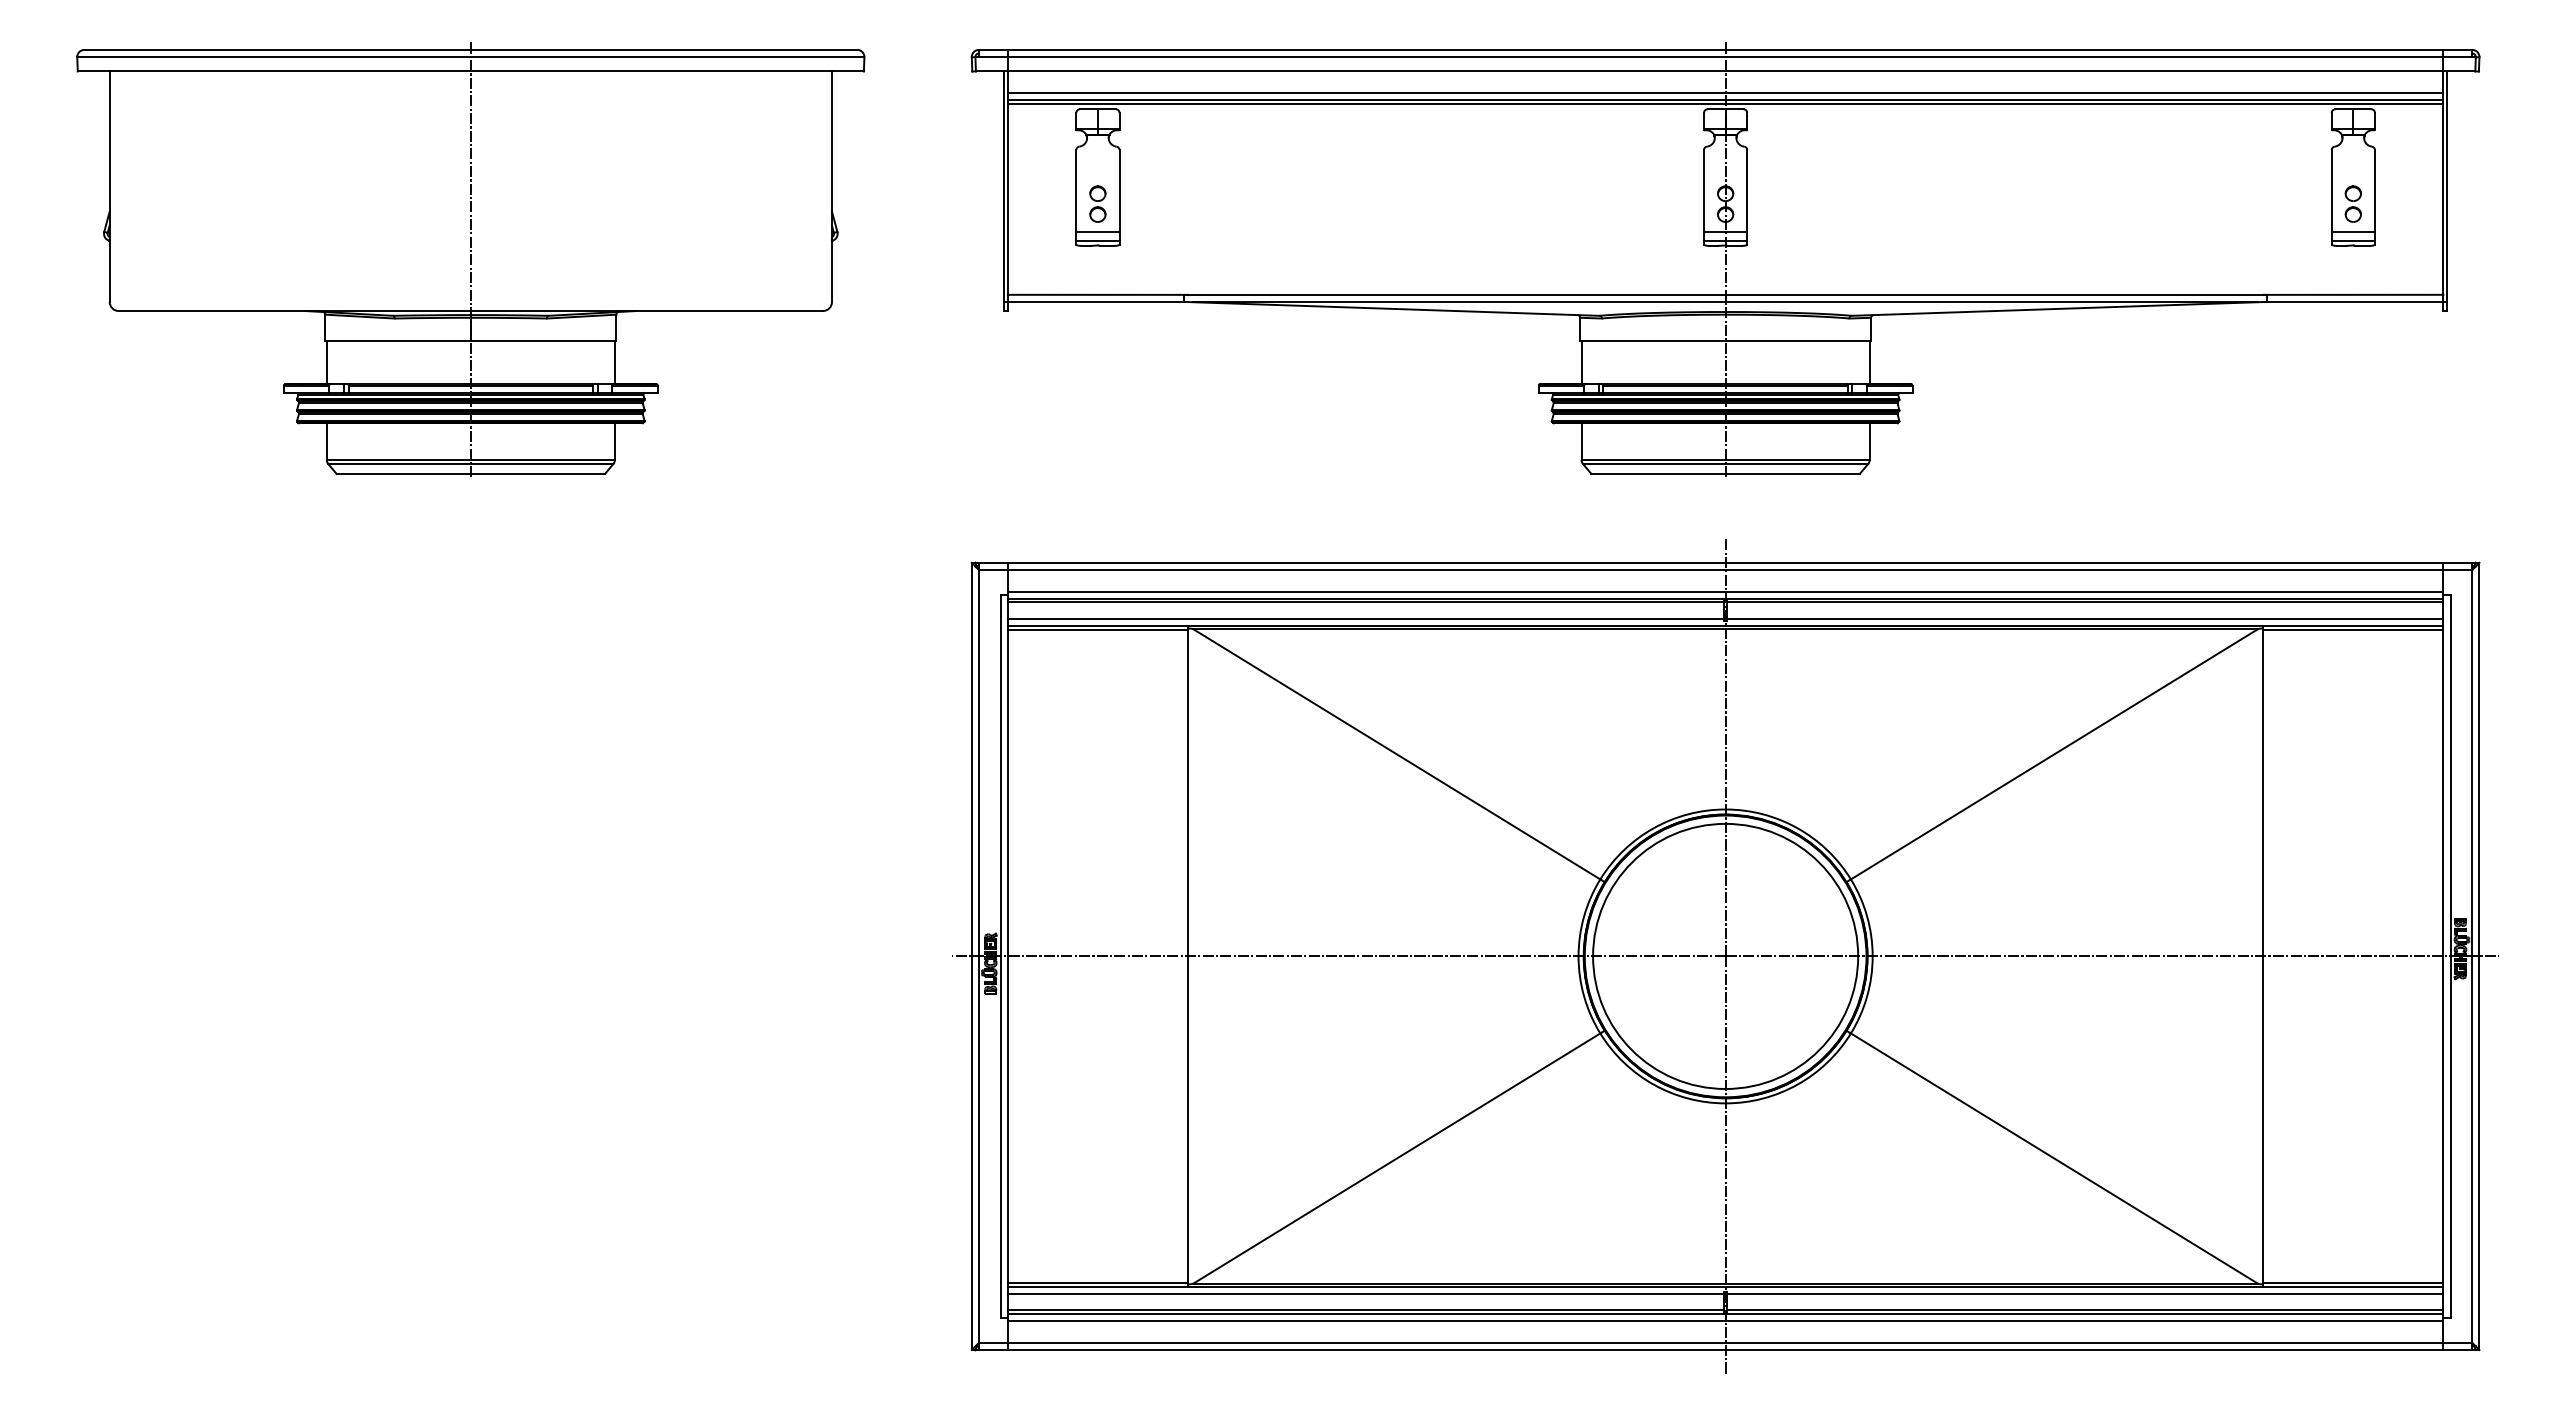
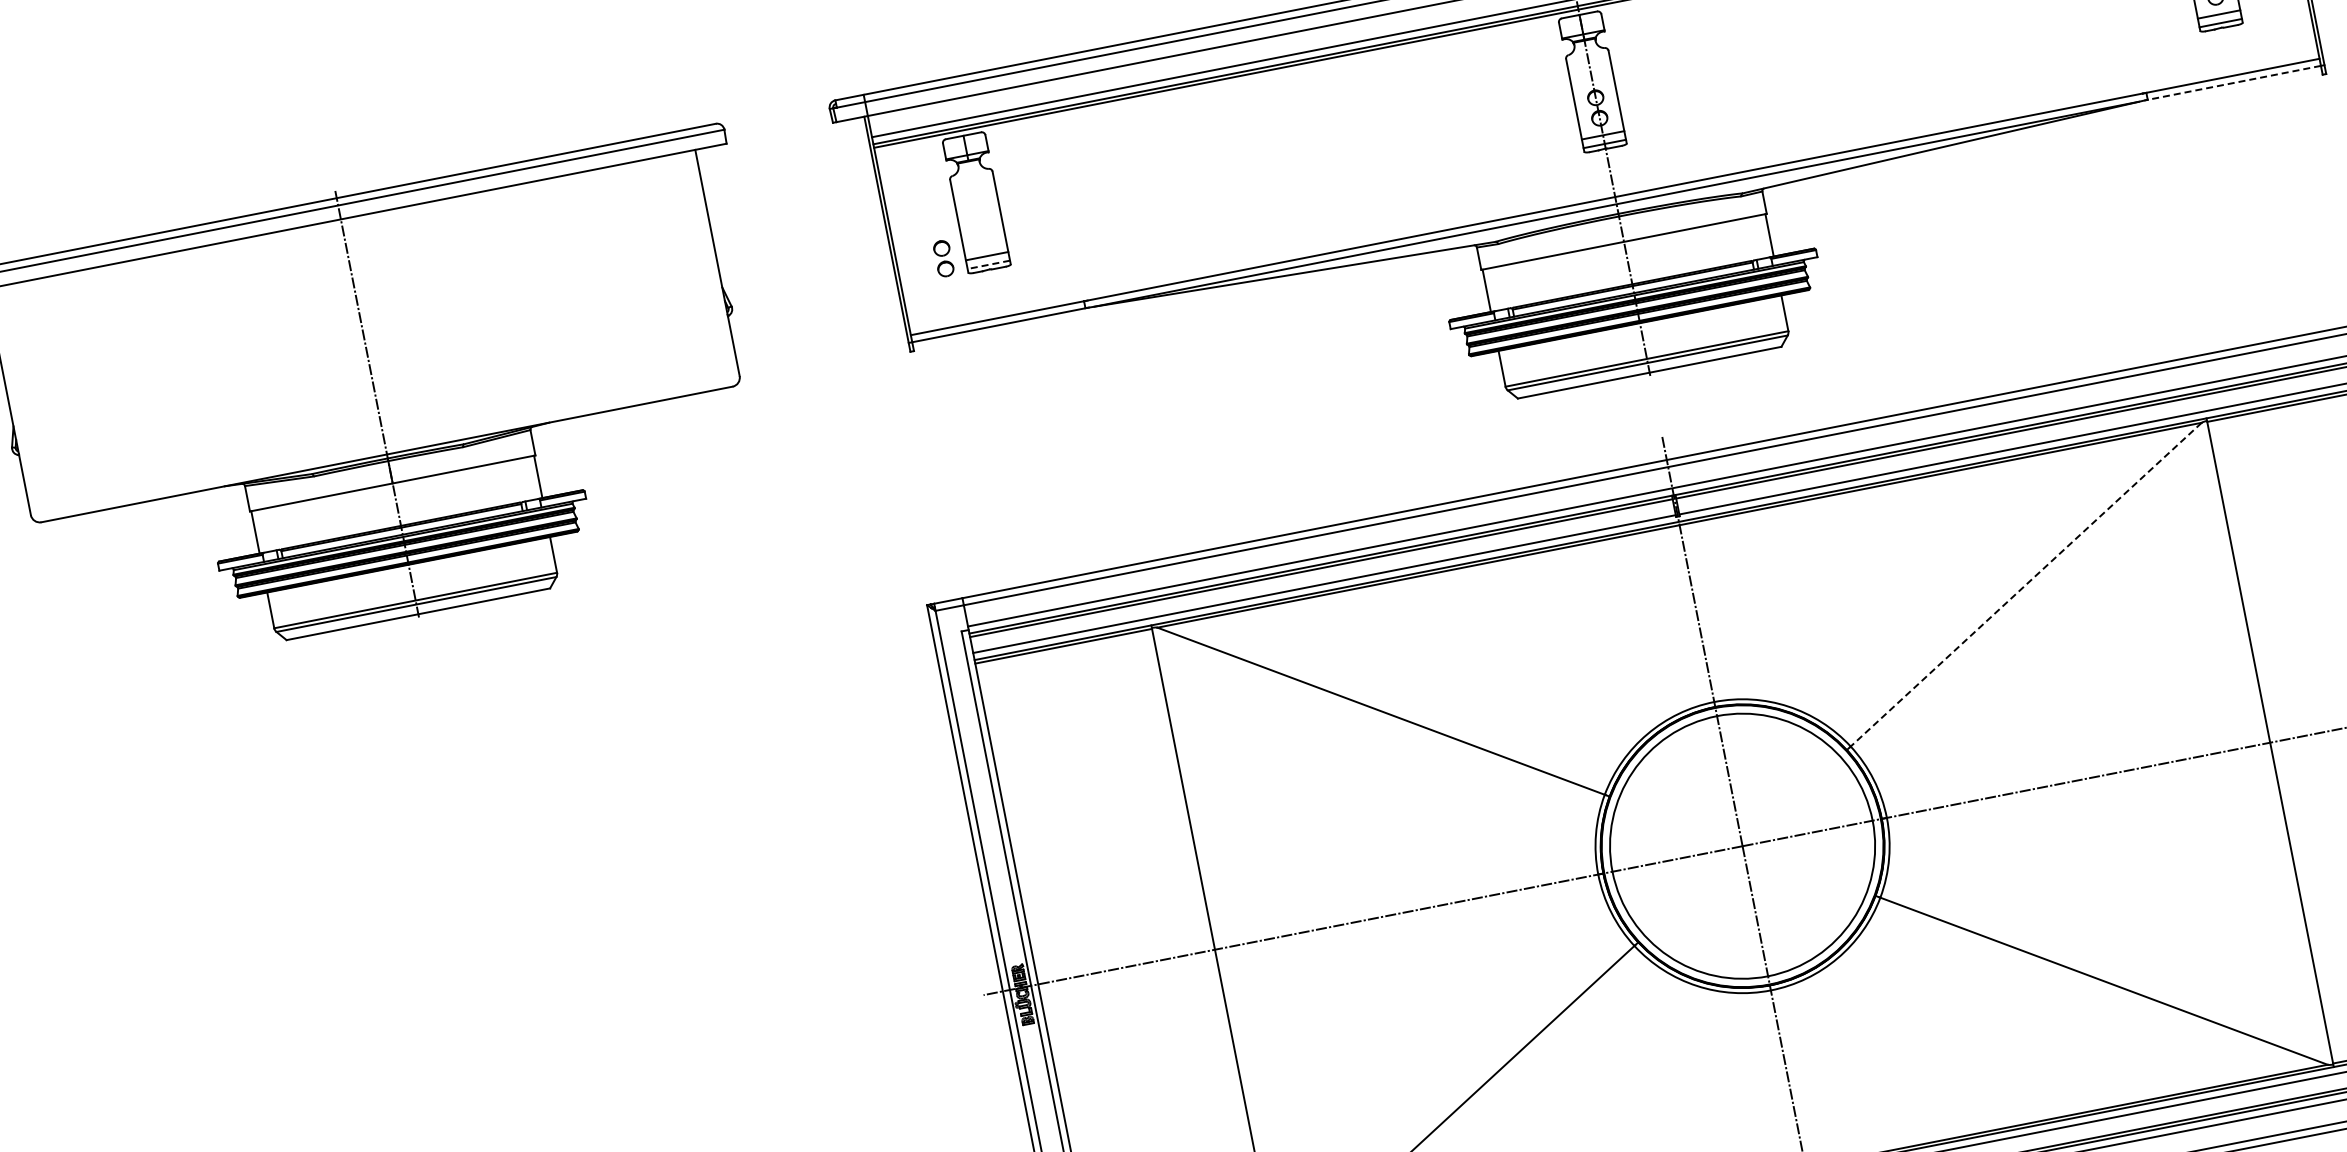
part: (1097, 203) -> (943, 258), moved
line: (1097, 240) -> (988, 264), solid -> dashed
line: (2352, 302) -> (2231, 83), solid -> dashed
line: (2054, 754) -> (2026, 584), solid -> dashed

